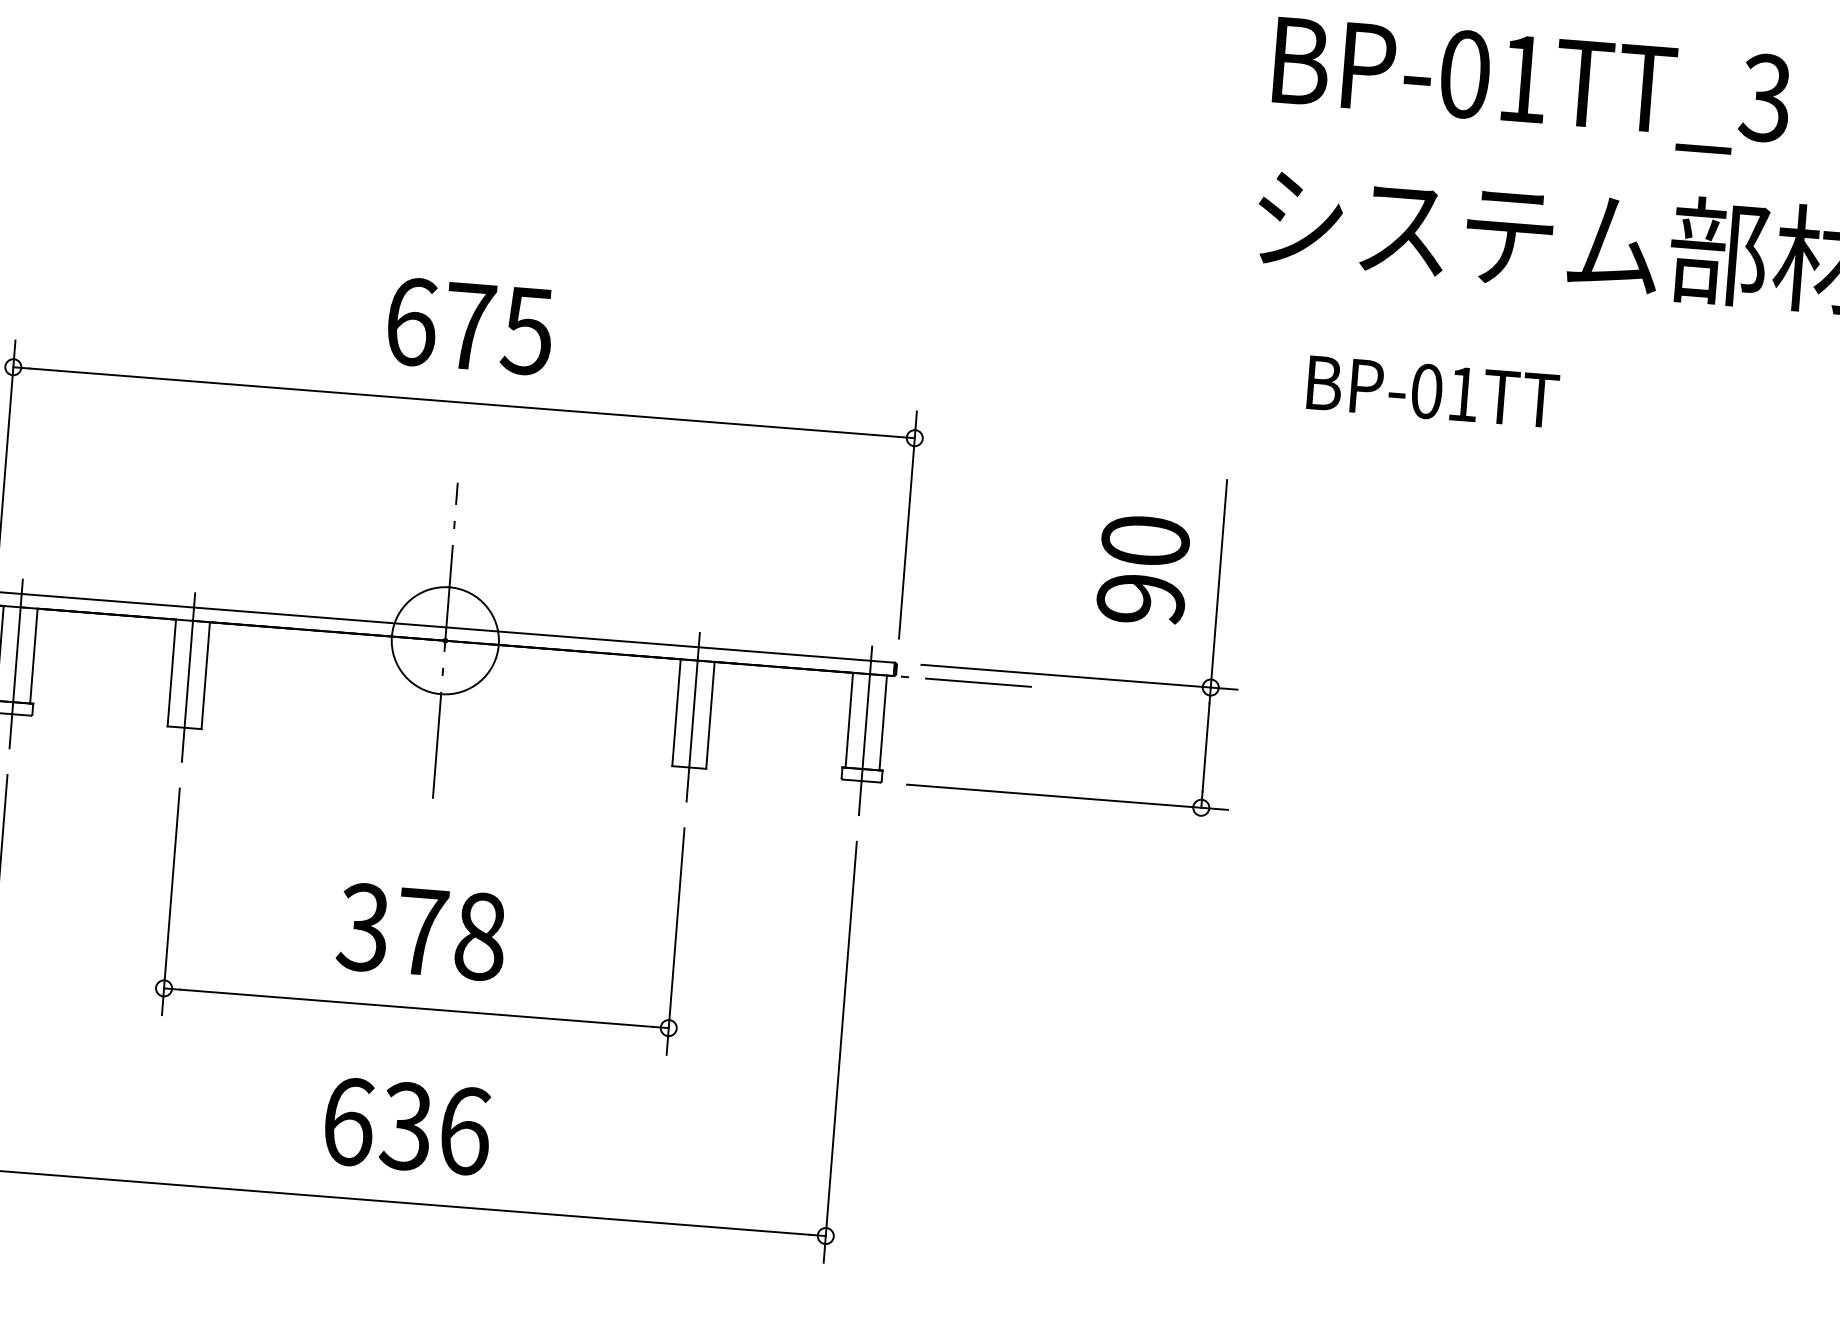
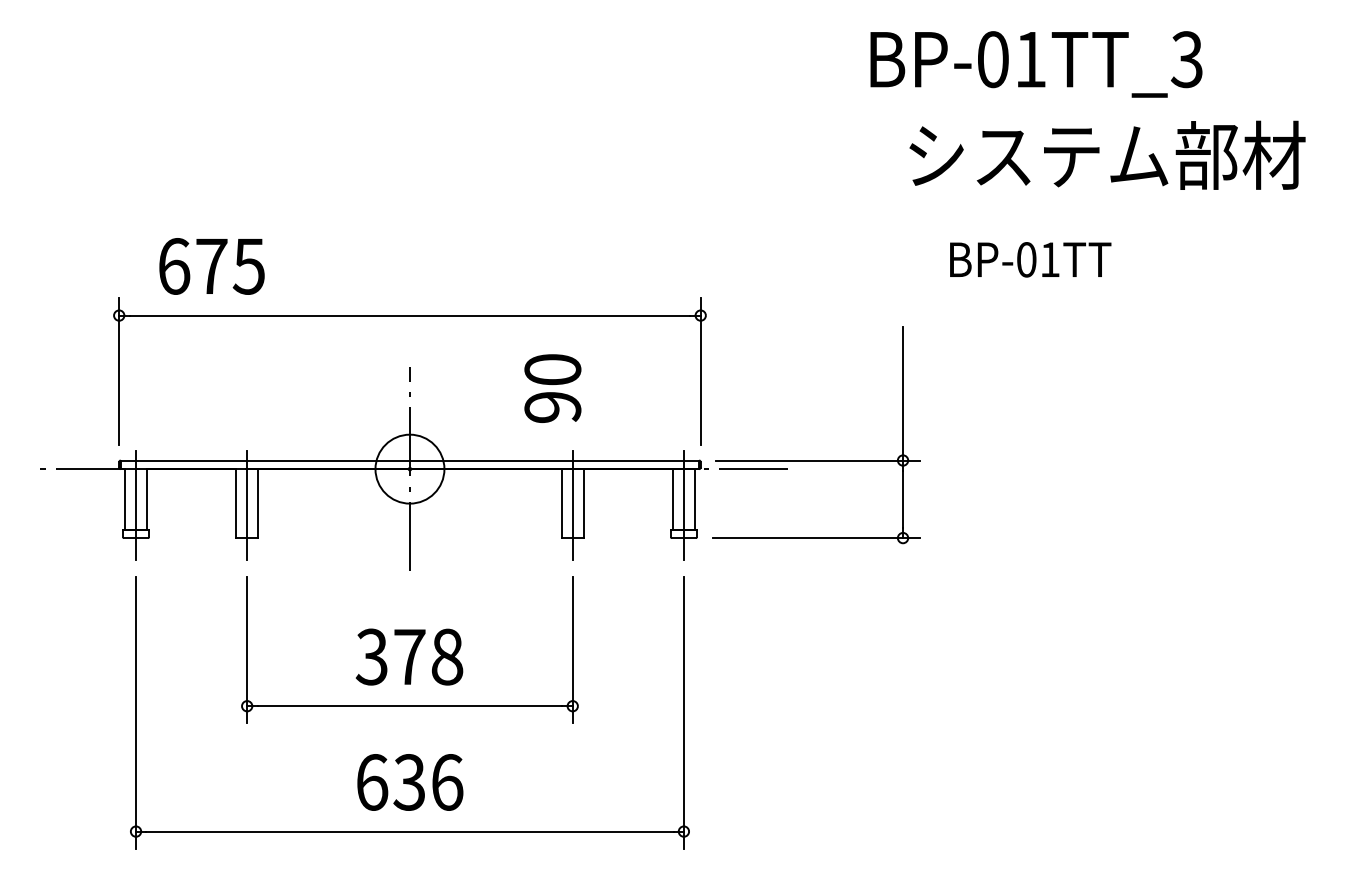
text: (1531, 87) -> (1036, 64), moved
text: (469, 326) -> (211, 266), moved
text: (1142, 569) -> (552, 388), moved

